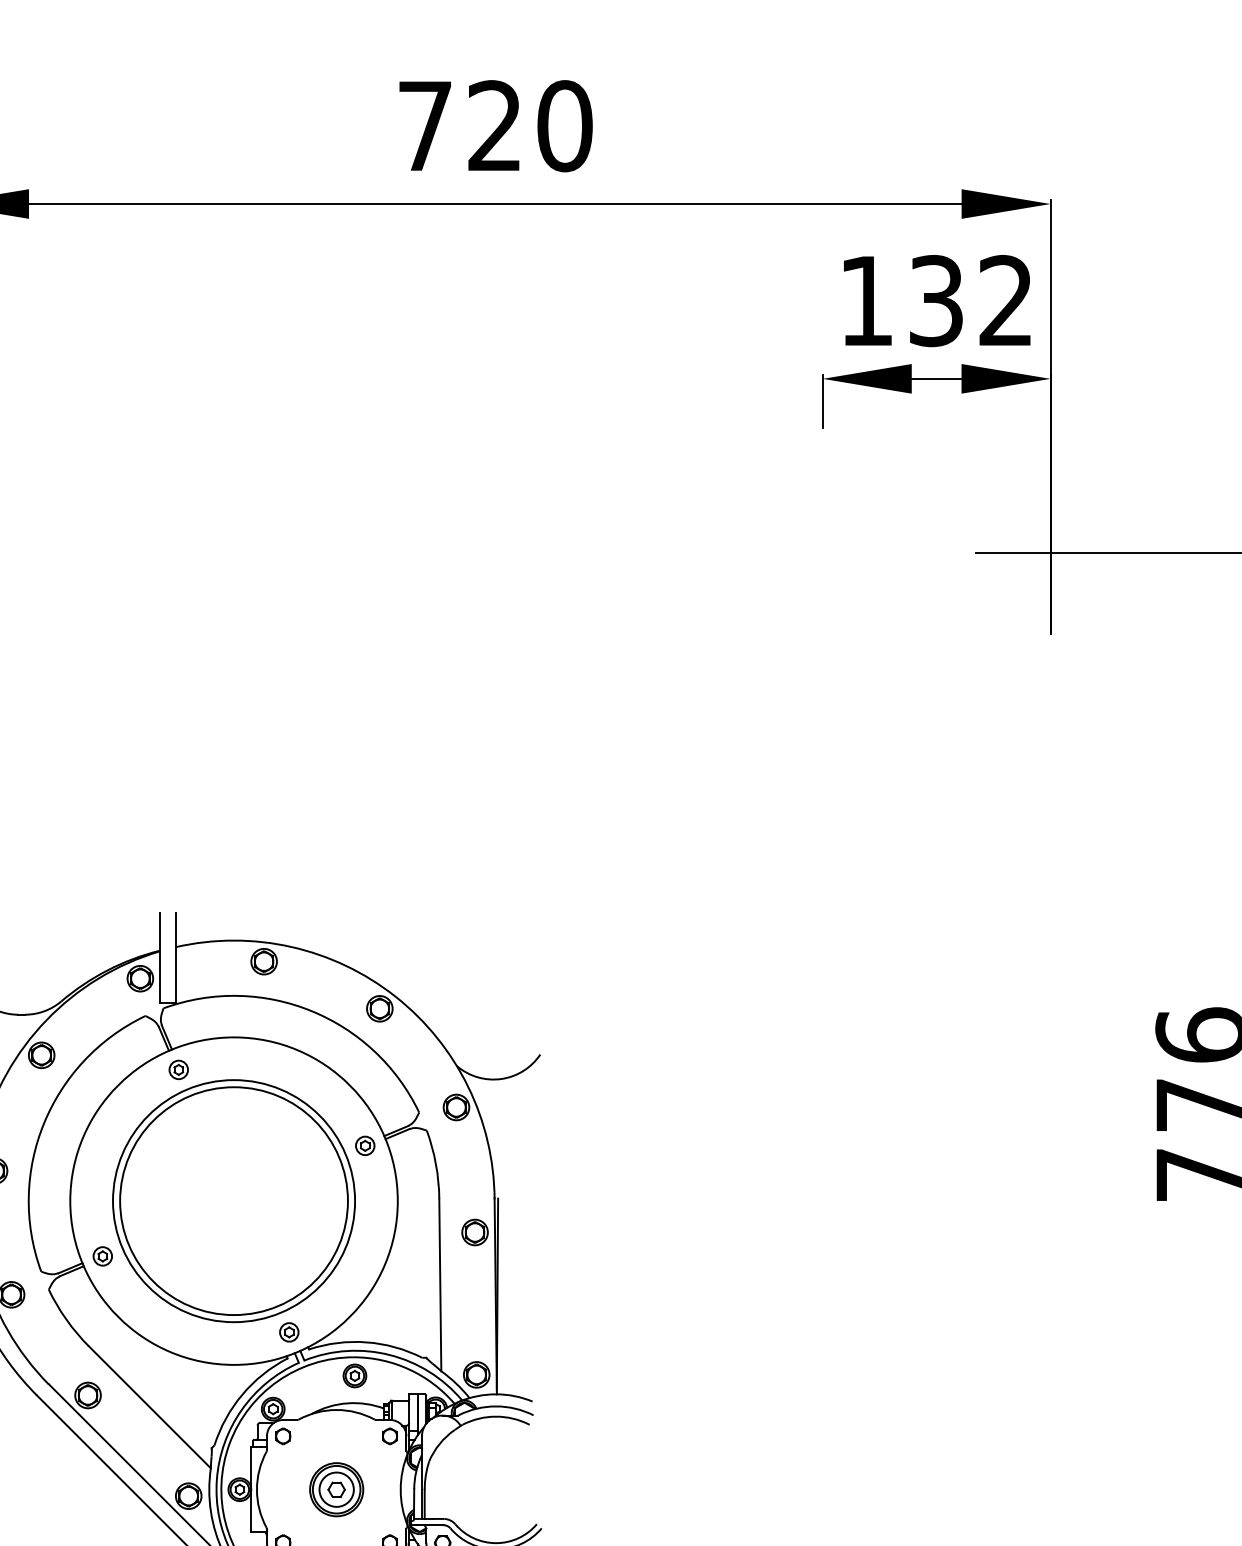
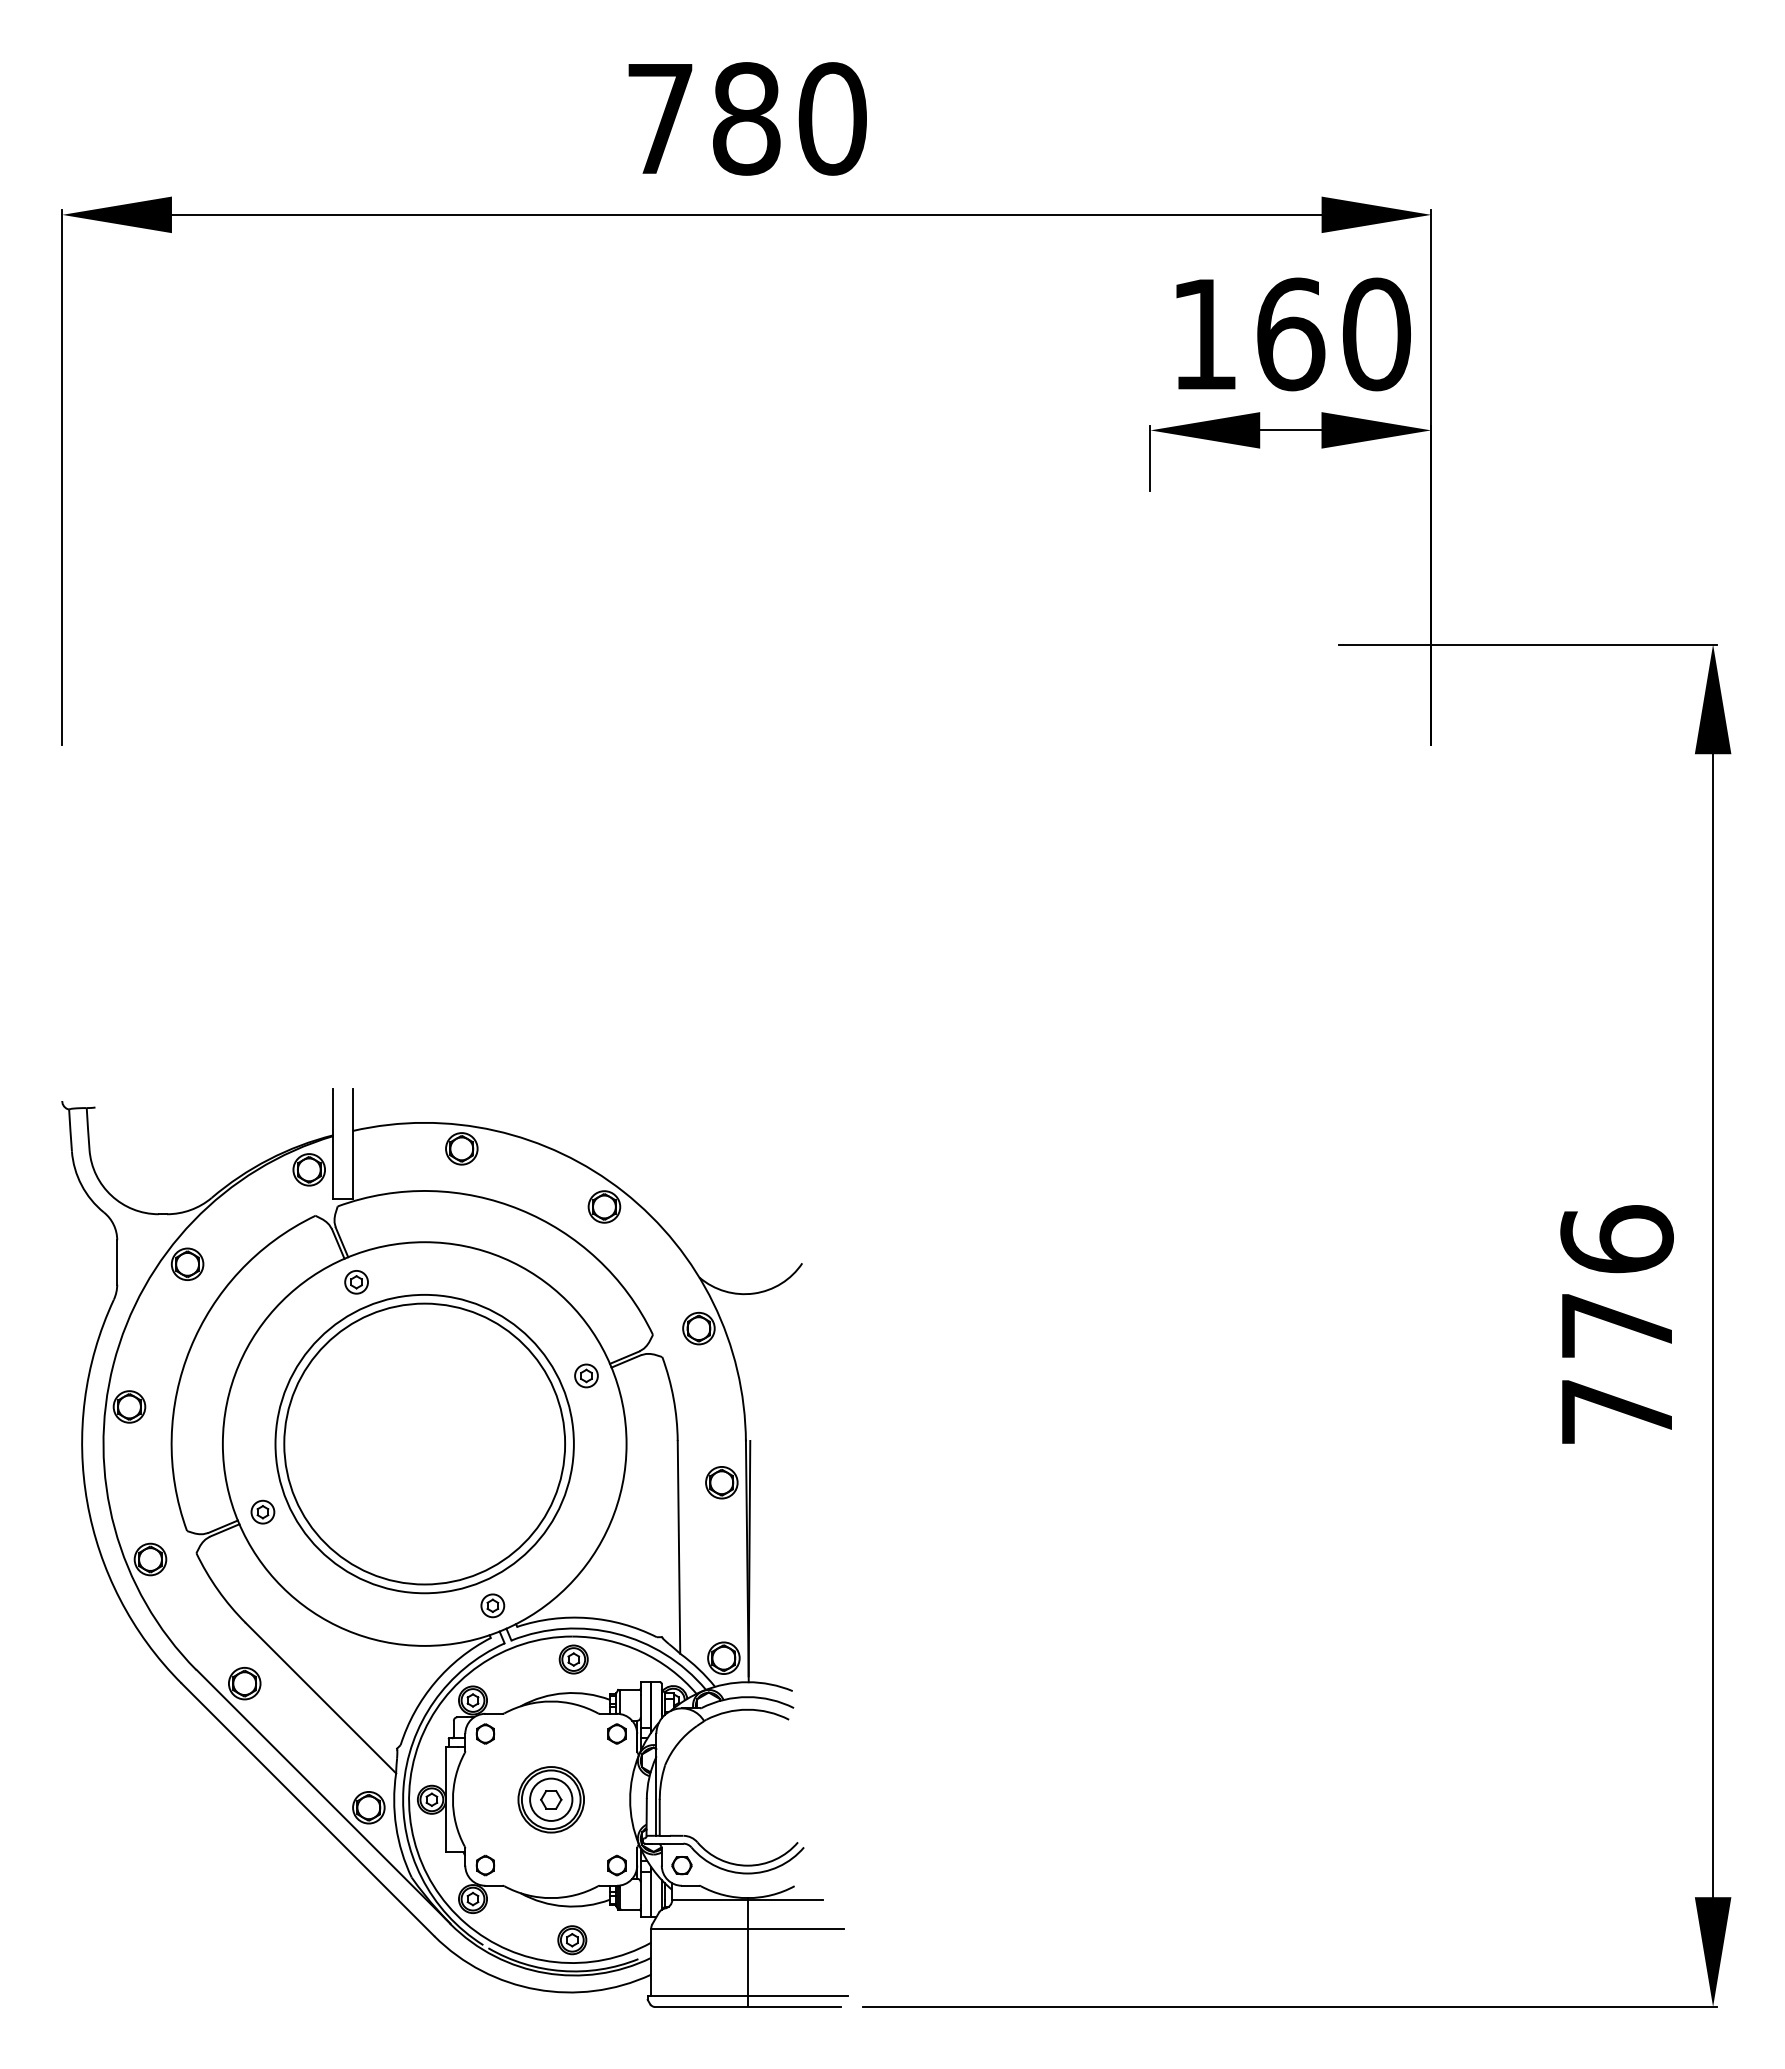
text: (495, 125) -> (746, 118), 720 -> 780
text: (971, 301) -> (1333, 334), 132 -> 160

